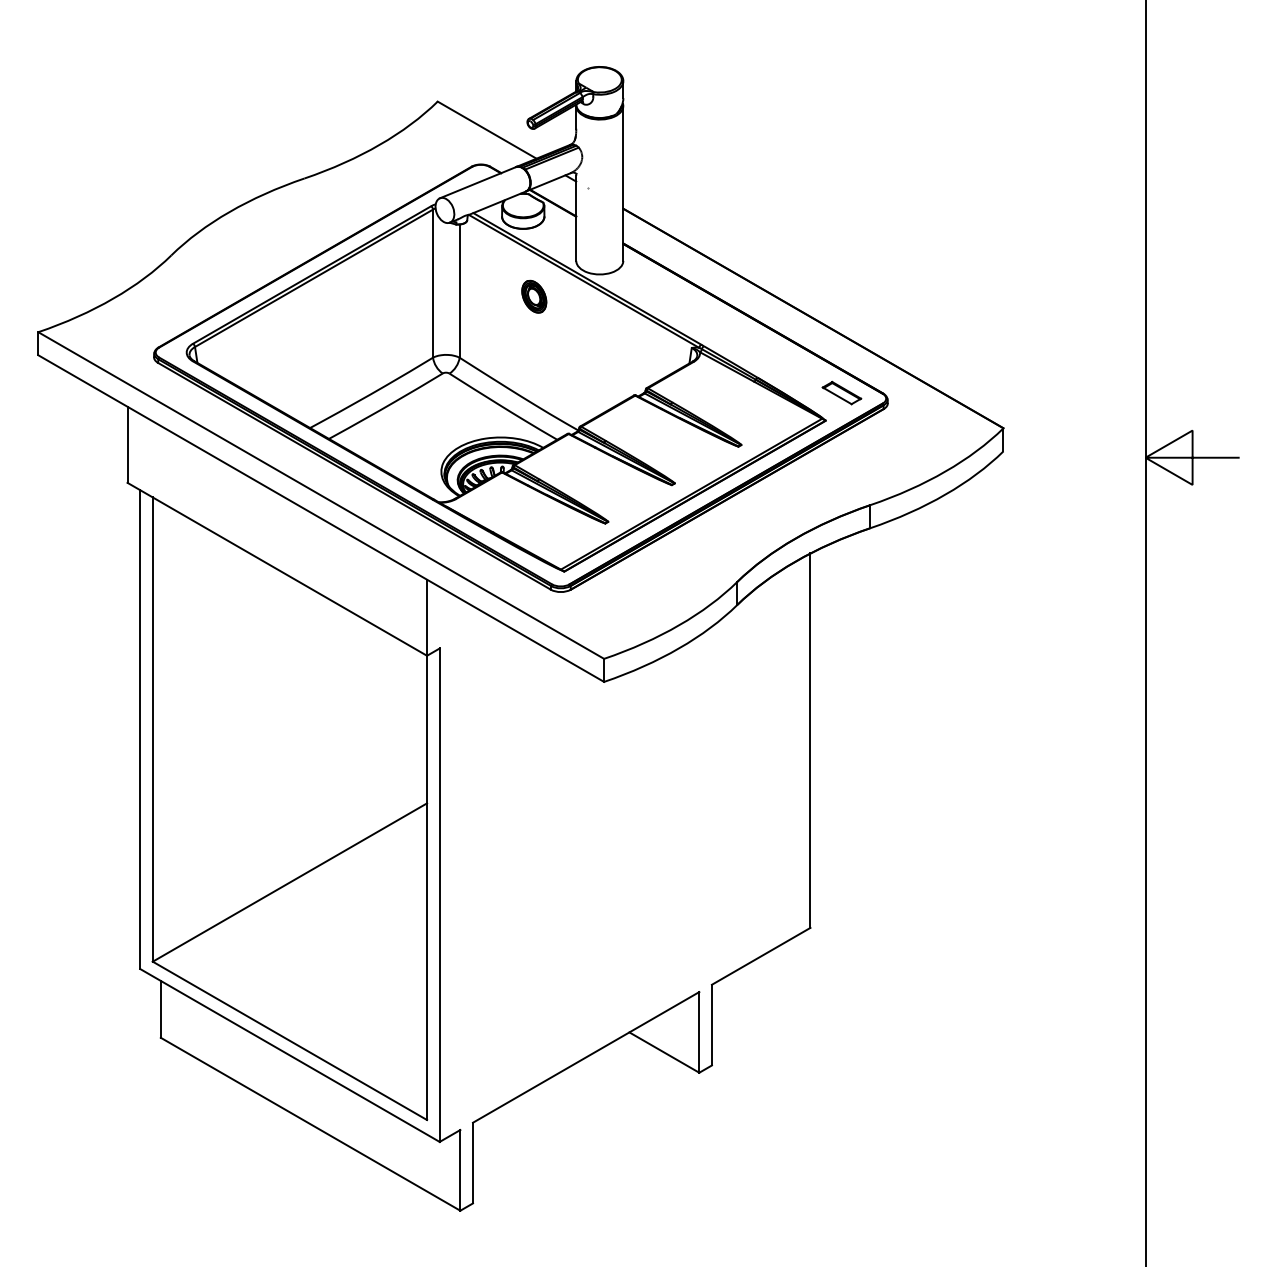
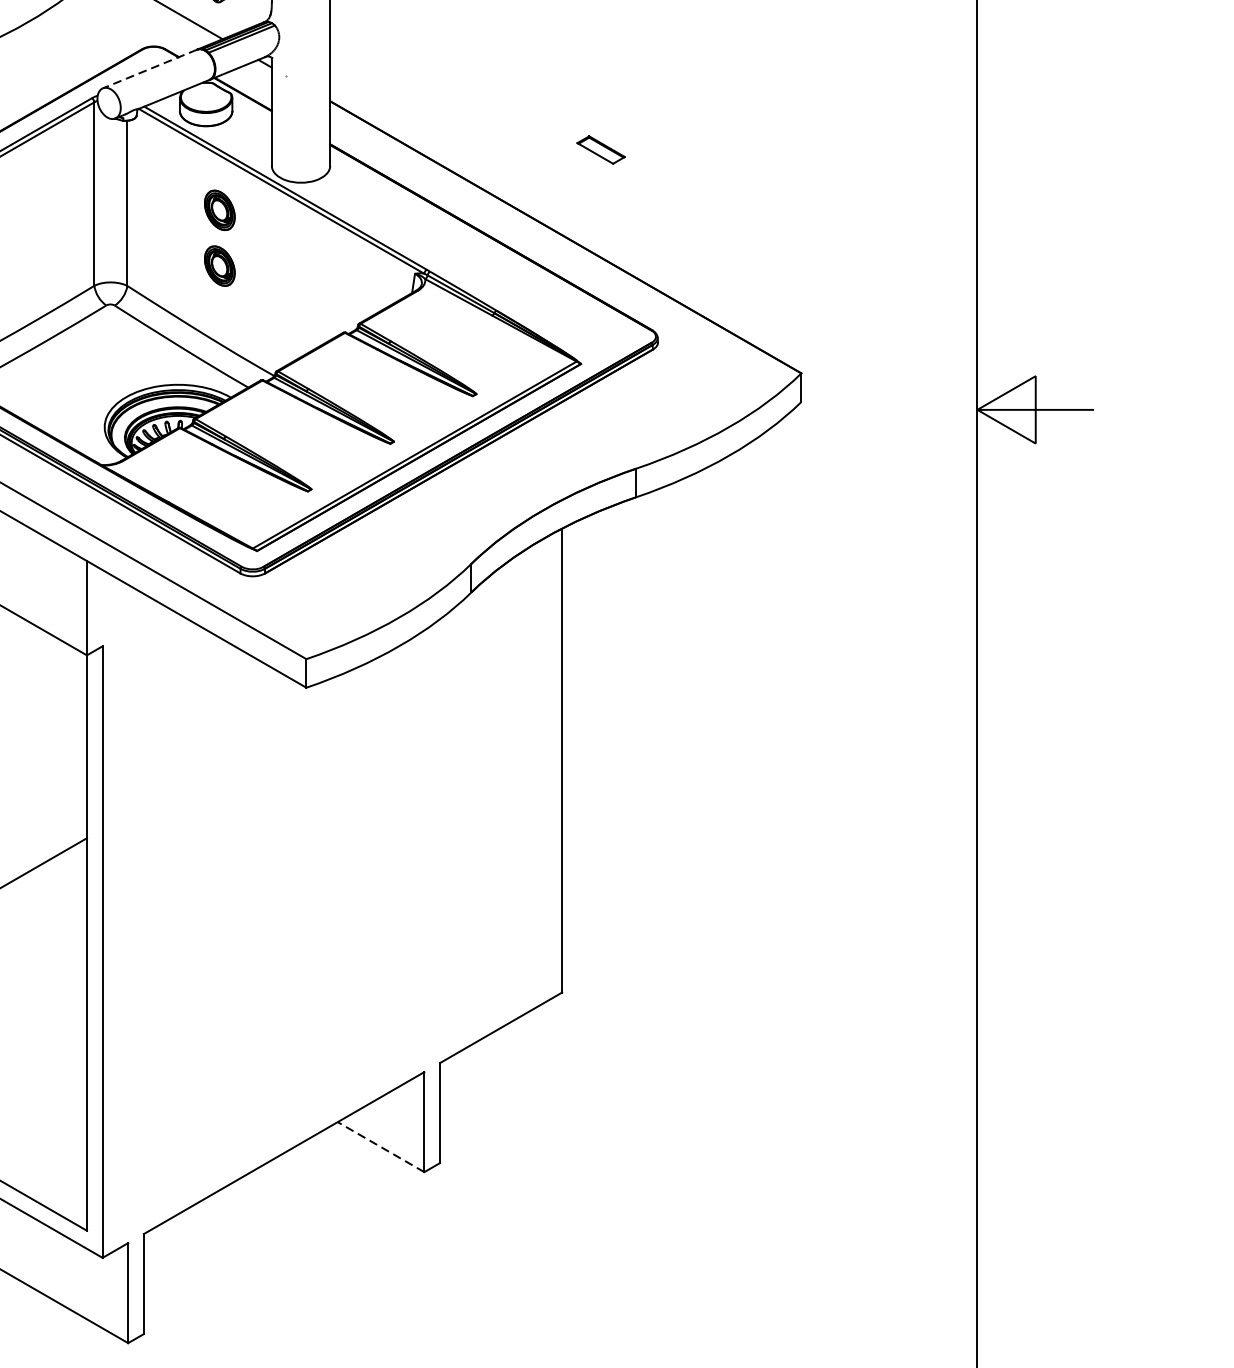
line: (477, 182) -> (149, 68), solid -> dashed
part: (534, 341) -> (220, 265), added
part: (841, 392) -> (600, 149), moved
line: (663, 1052) -> (379, 1147), solid -> dashed

